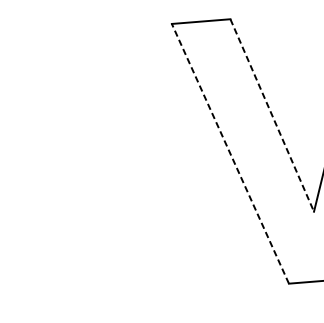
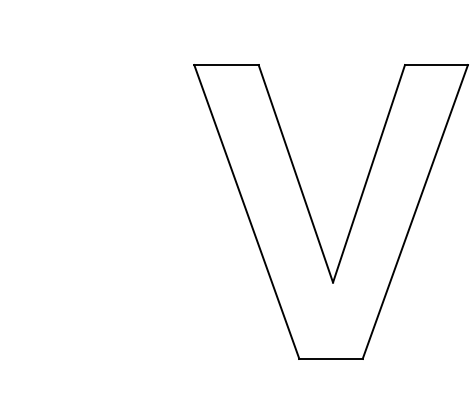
line: (271, 115) -> (295, 173), dashed -> solid
line: (230, 153) -> (246, 211), dashed -> solid

